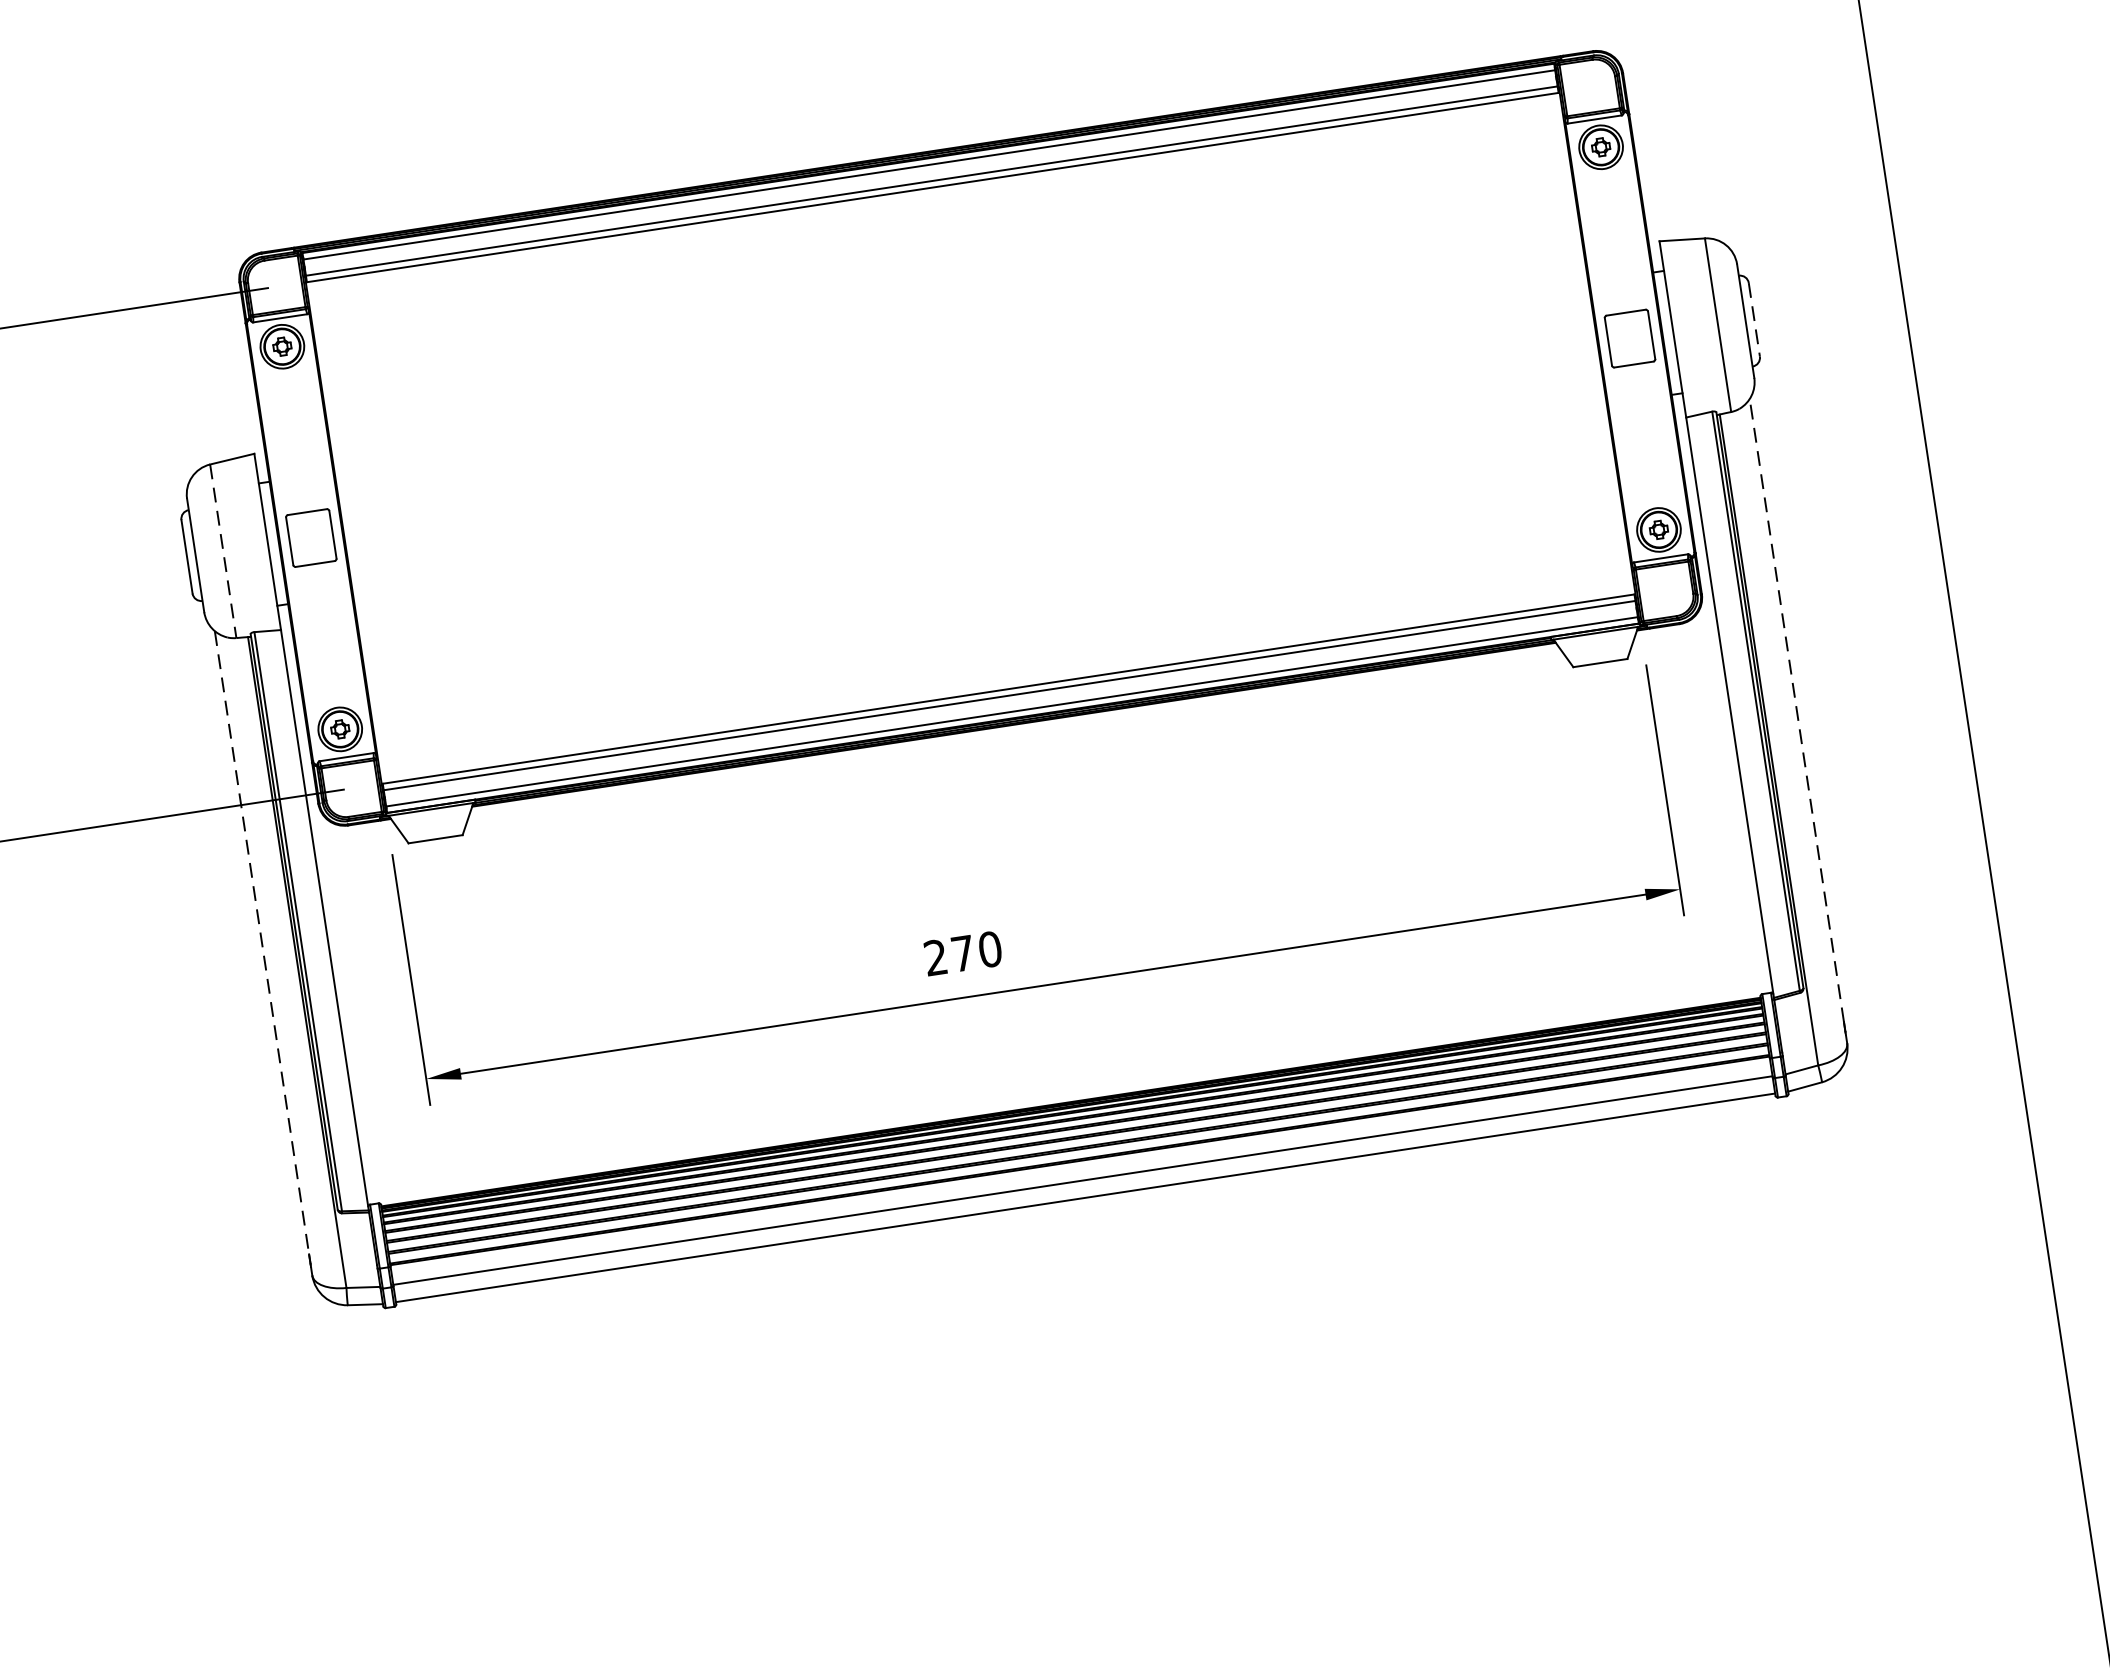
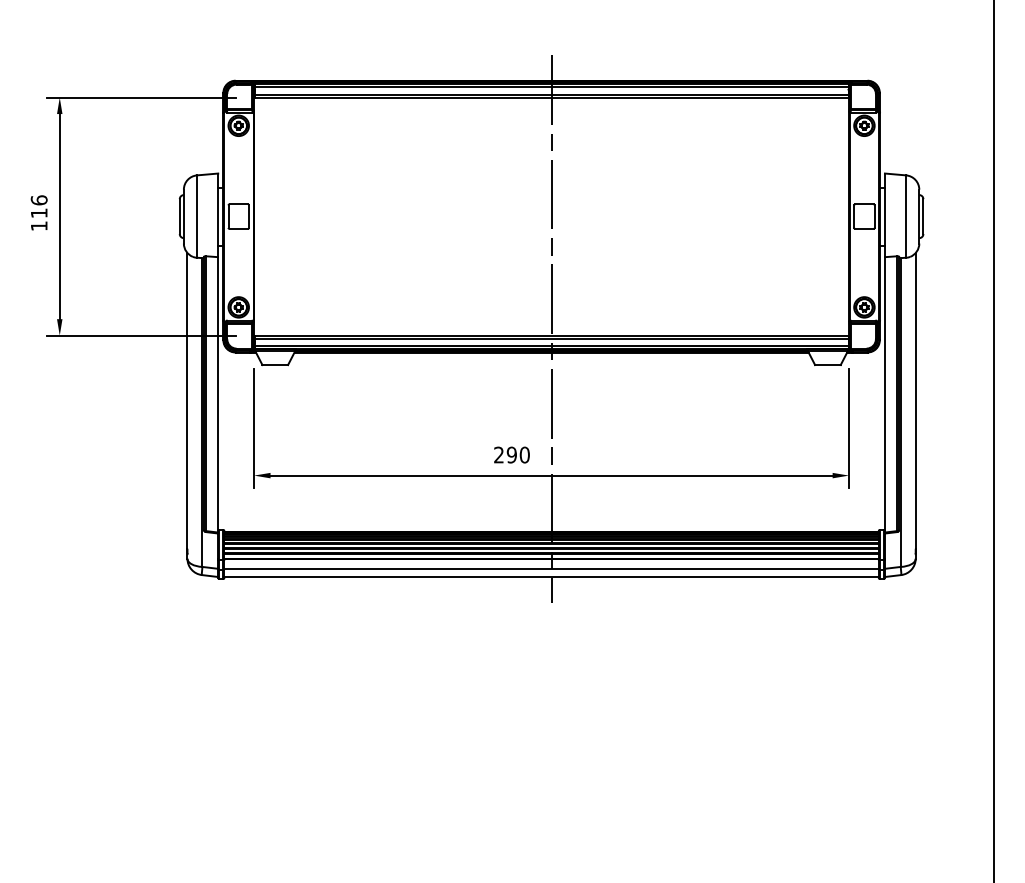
line: (1754, 321) -> (923, 217), dashed -> solid
line: (222, 553) -> (196, 217), dashed -> solid
line: (1006, 674) -> (551, 328), added
line: (1796, 709) -> (915, 400), dashed -> solid
line: (261, 941) -> (187, 400), dashed -> solid
text: (962, 952) -> (511, 454), 270 -> 290

